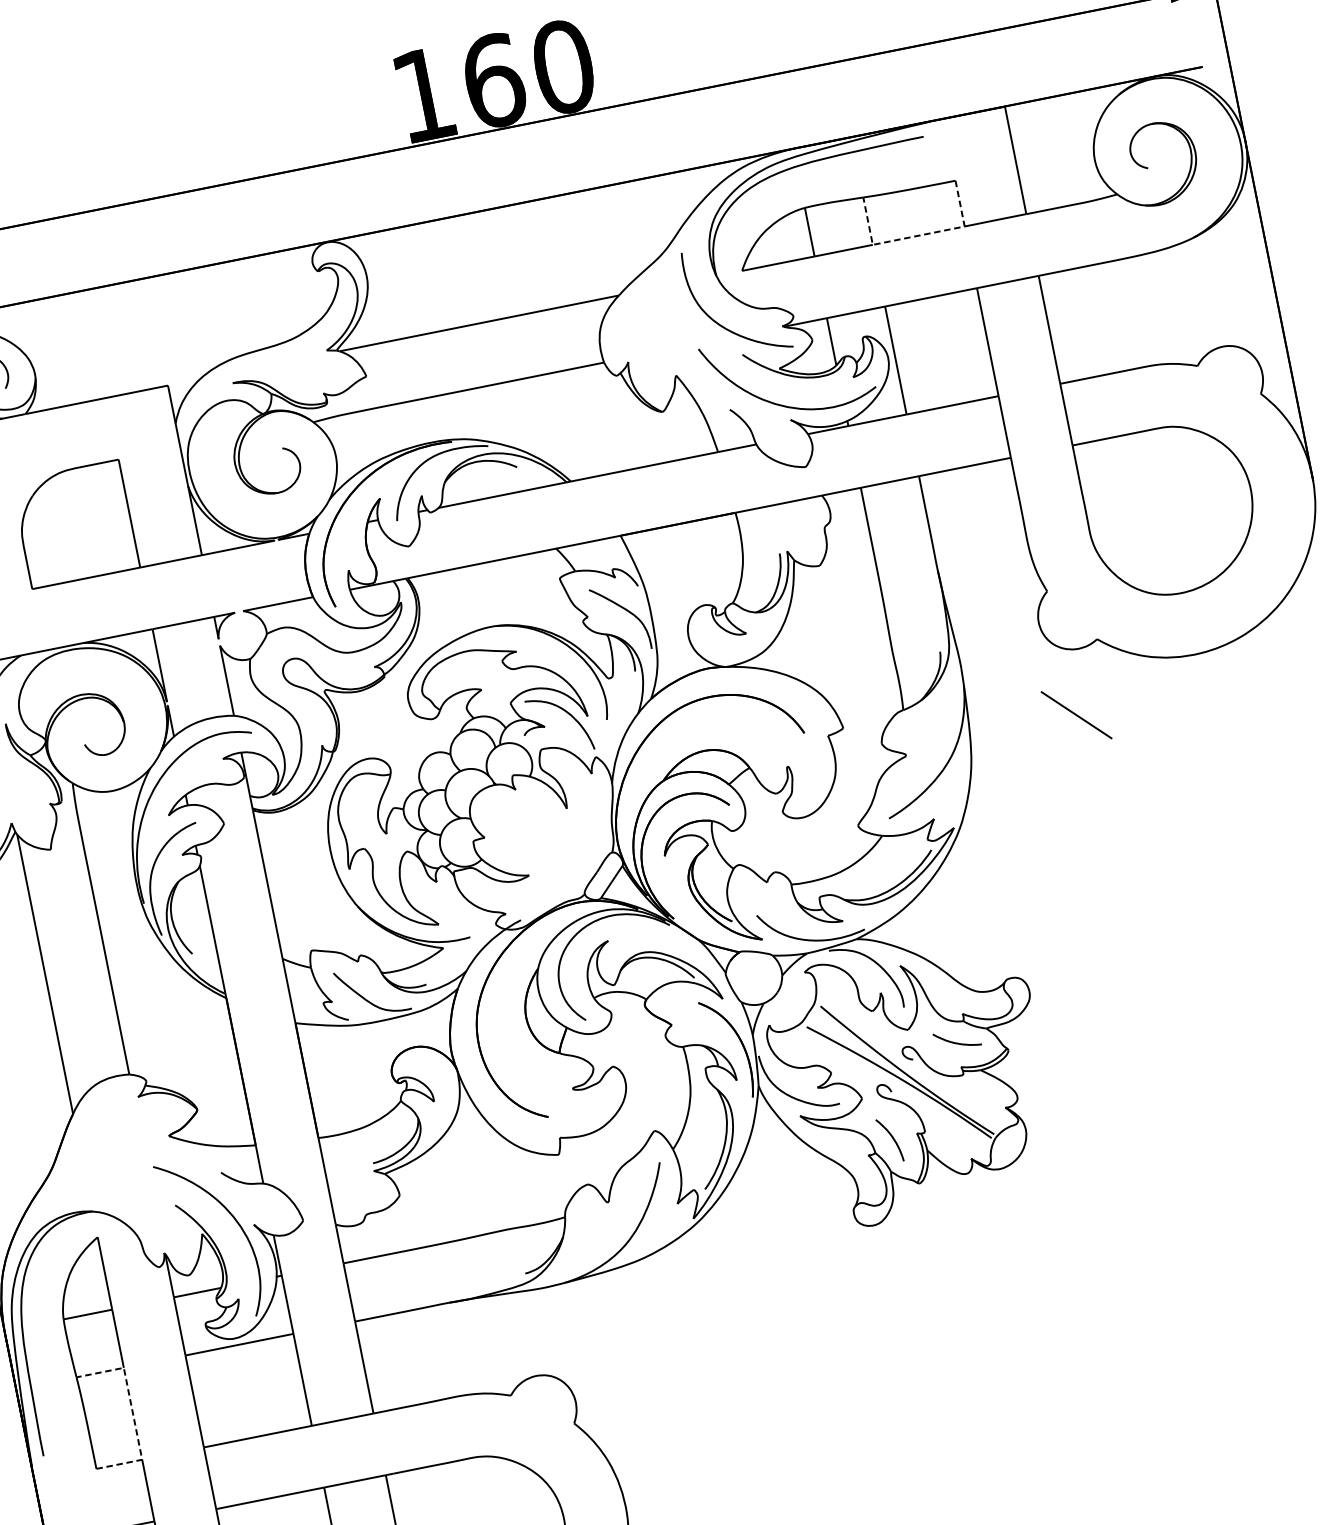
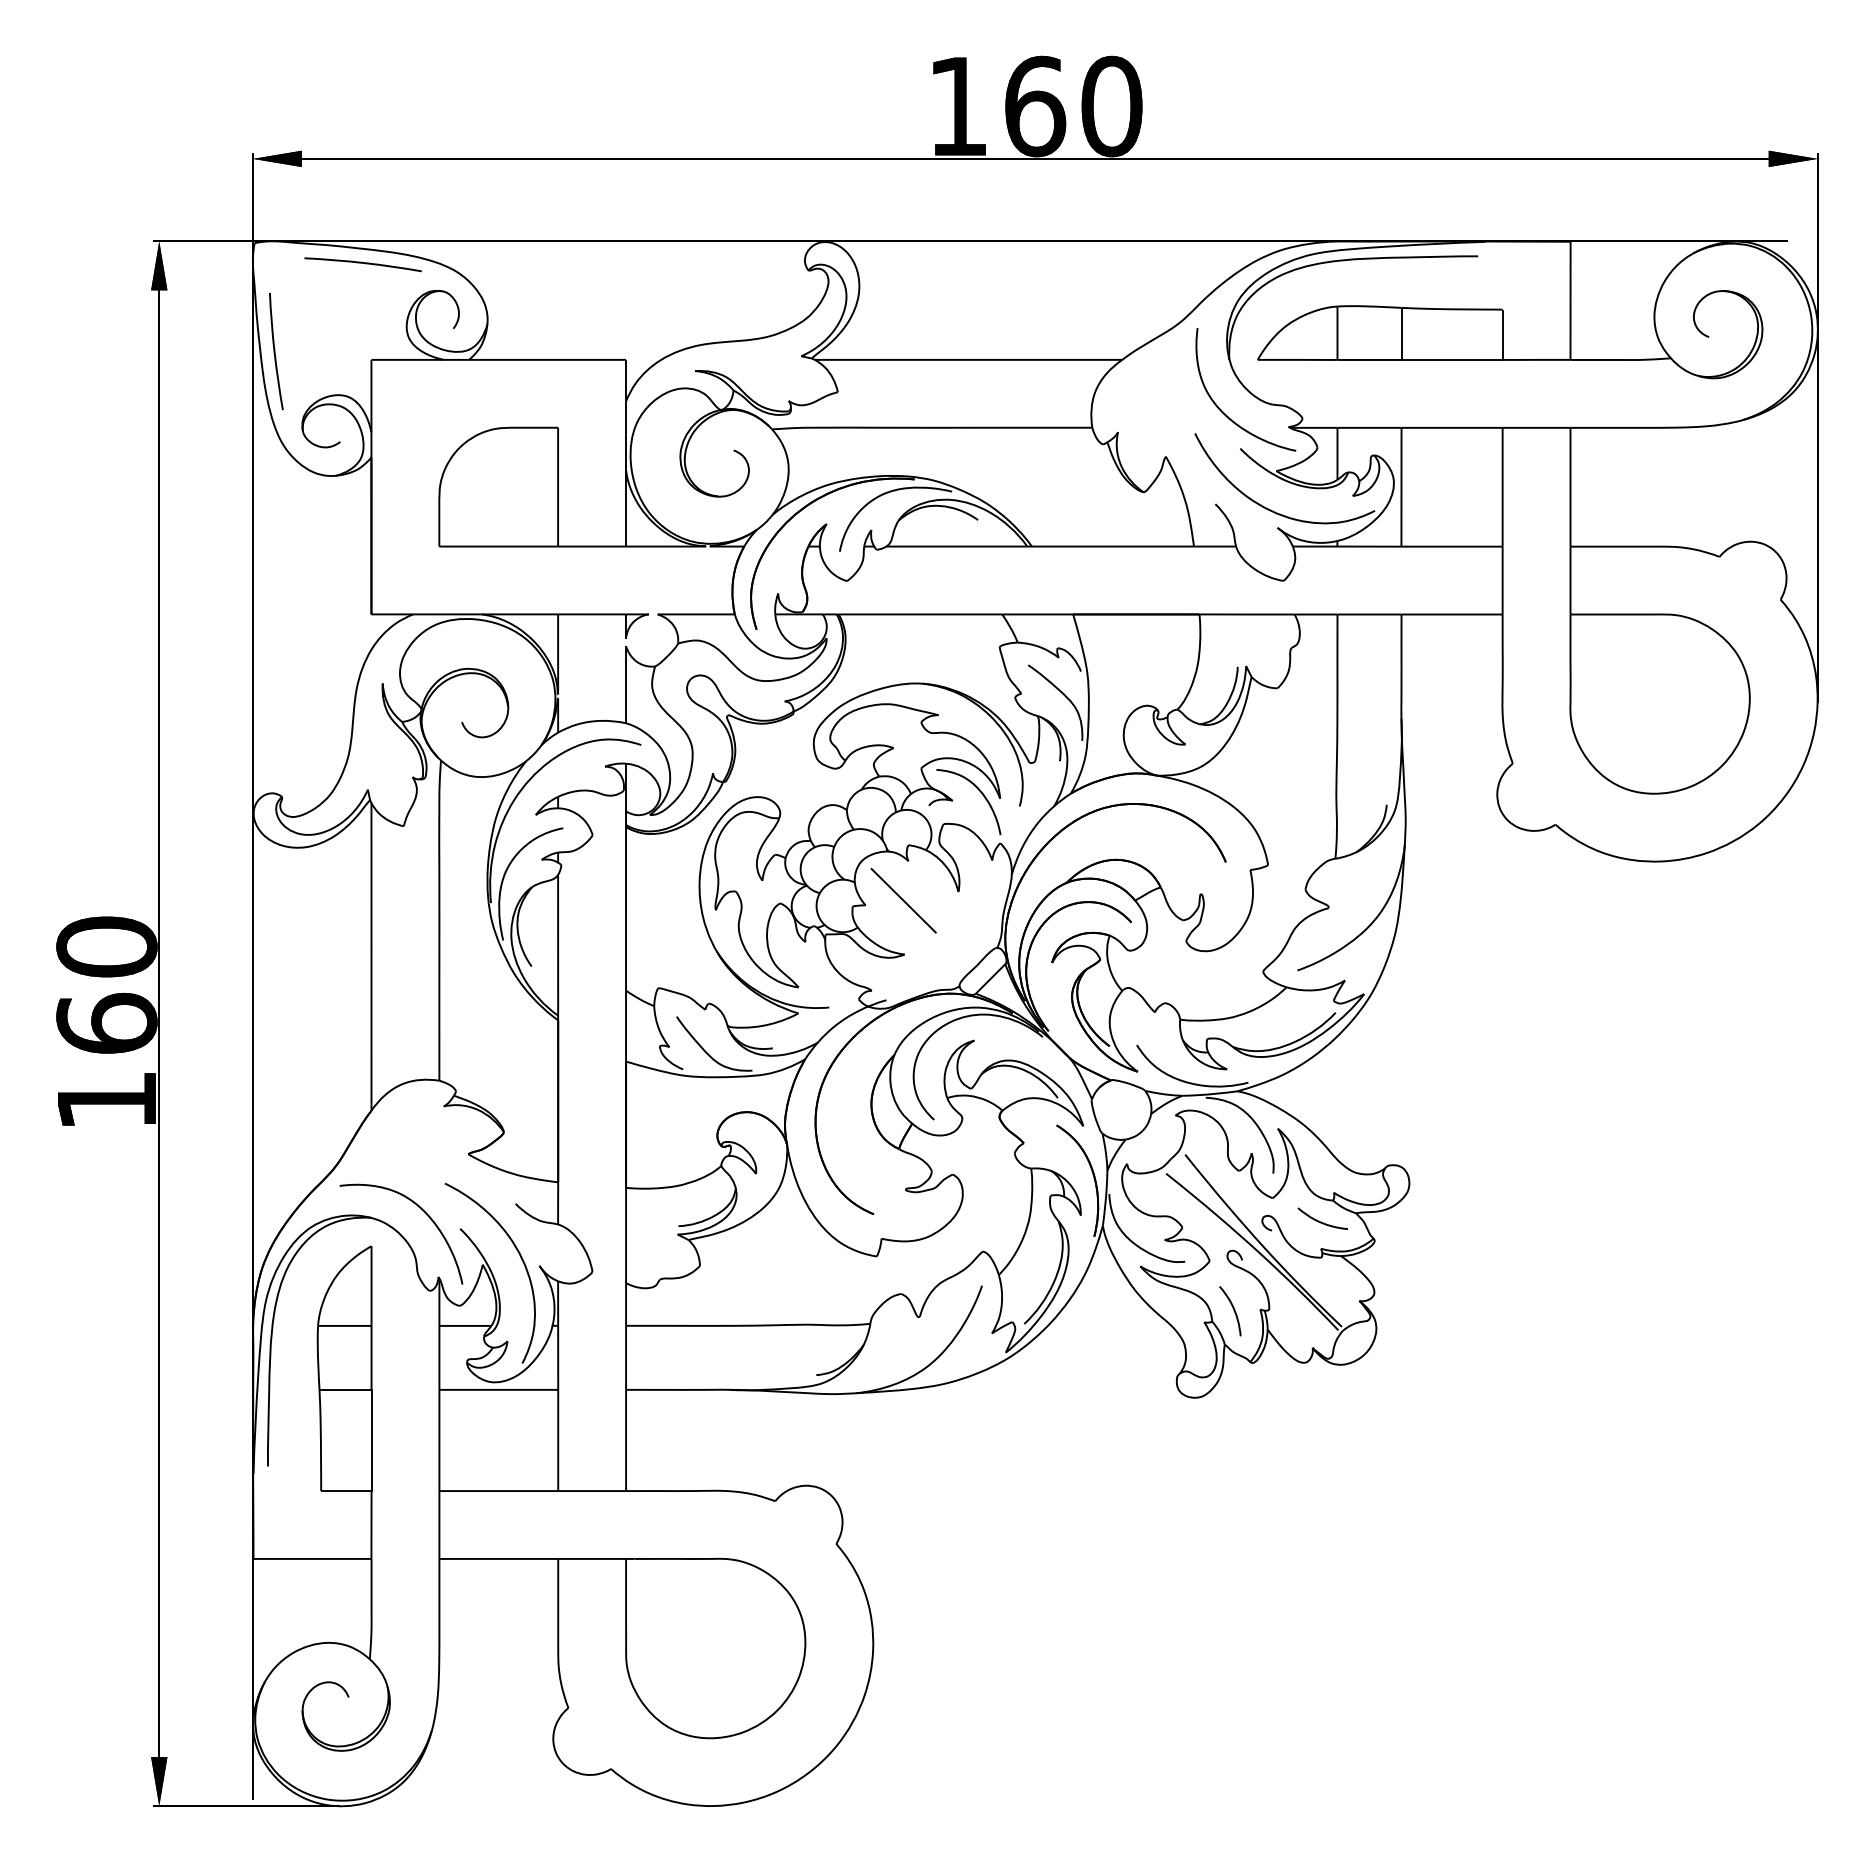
line: (918, 235) -> (1451, 359), dashed -> solid
line: (1076, 715) -> (903, 900), moved
curve: (136, 1195) -> (421, 1210), added
line: (132, 1412) -> (371, 1439), dashed -> solid

